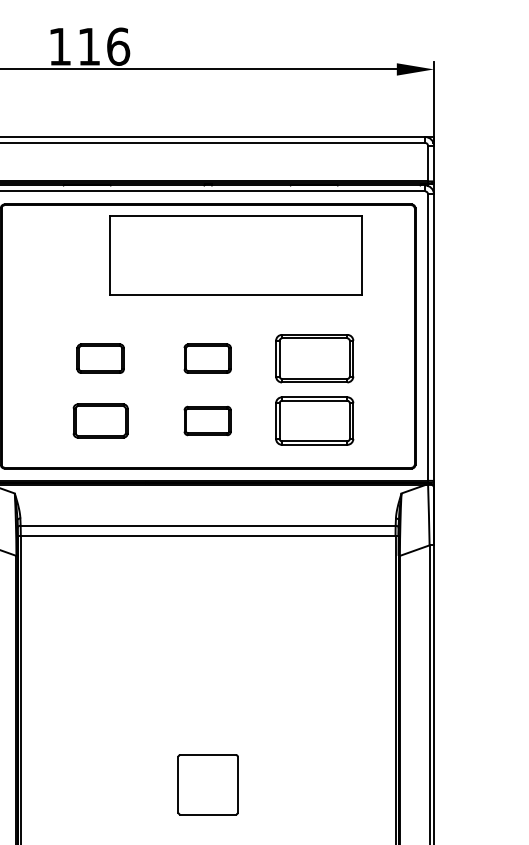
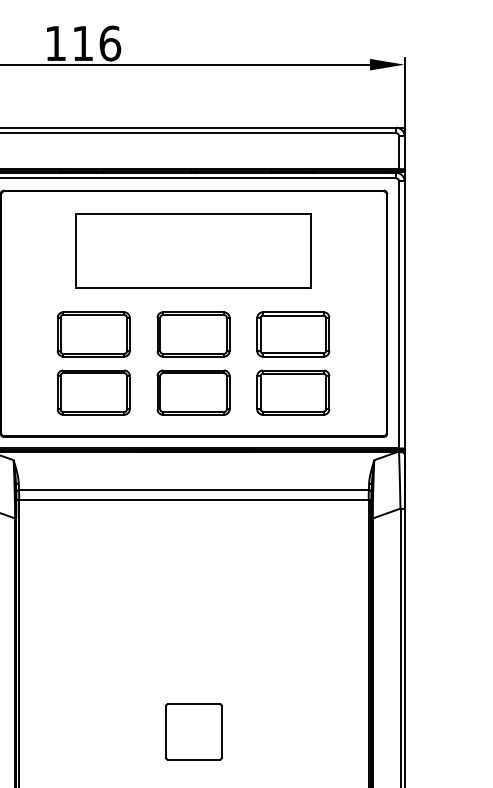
part: (235, 254) -> (193, 250), moved
part: (100, 358) -> (93, 334), size x1.67
part: (207, 358) -> (193, 334), size x1.67
part: (100, 420) -> (93, 392), size x1.43
part: (207, 420) -> (193, 392), size x1.67

